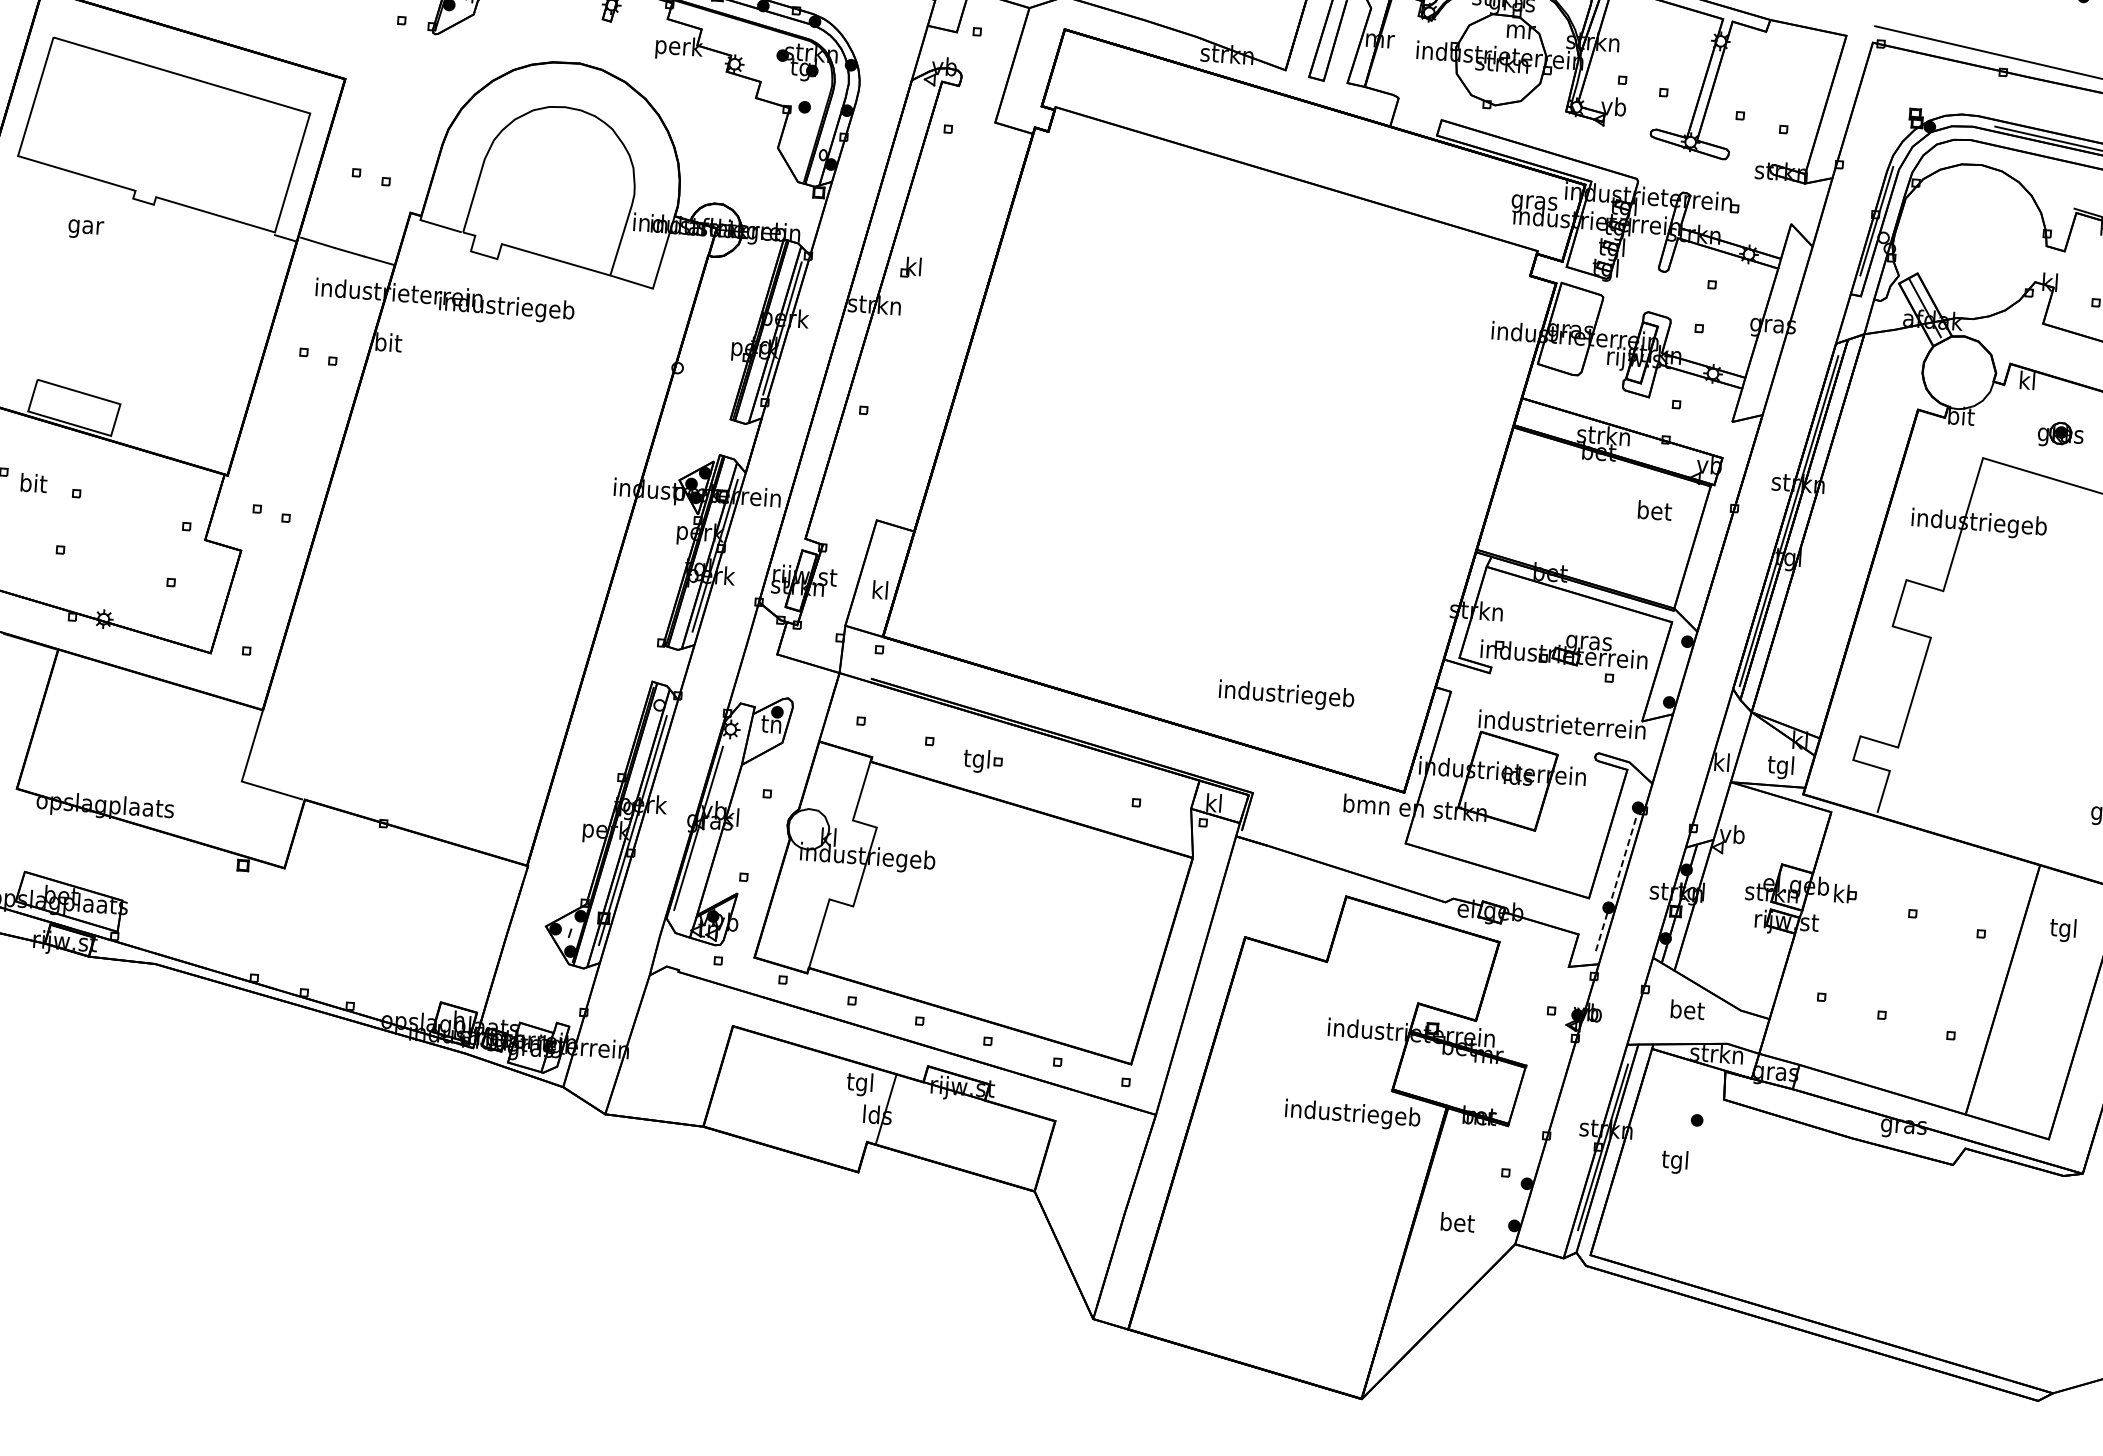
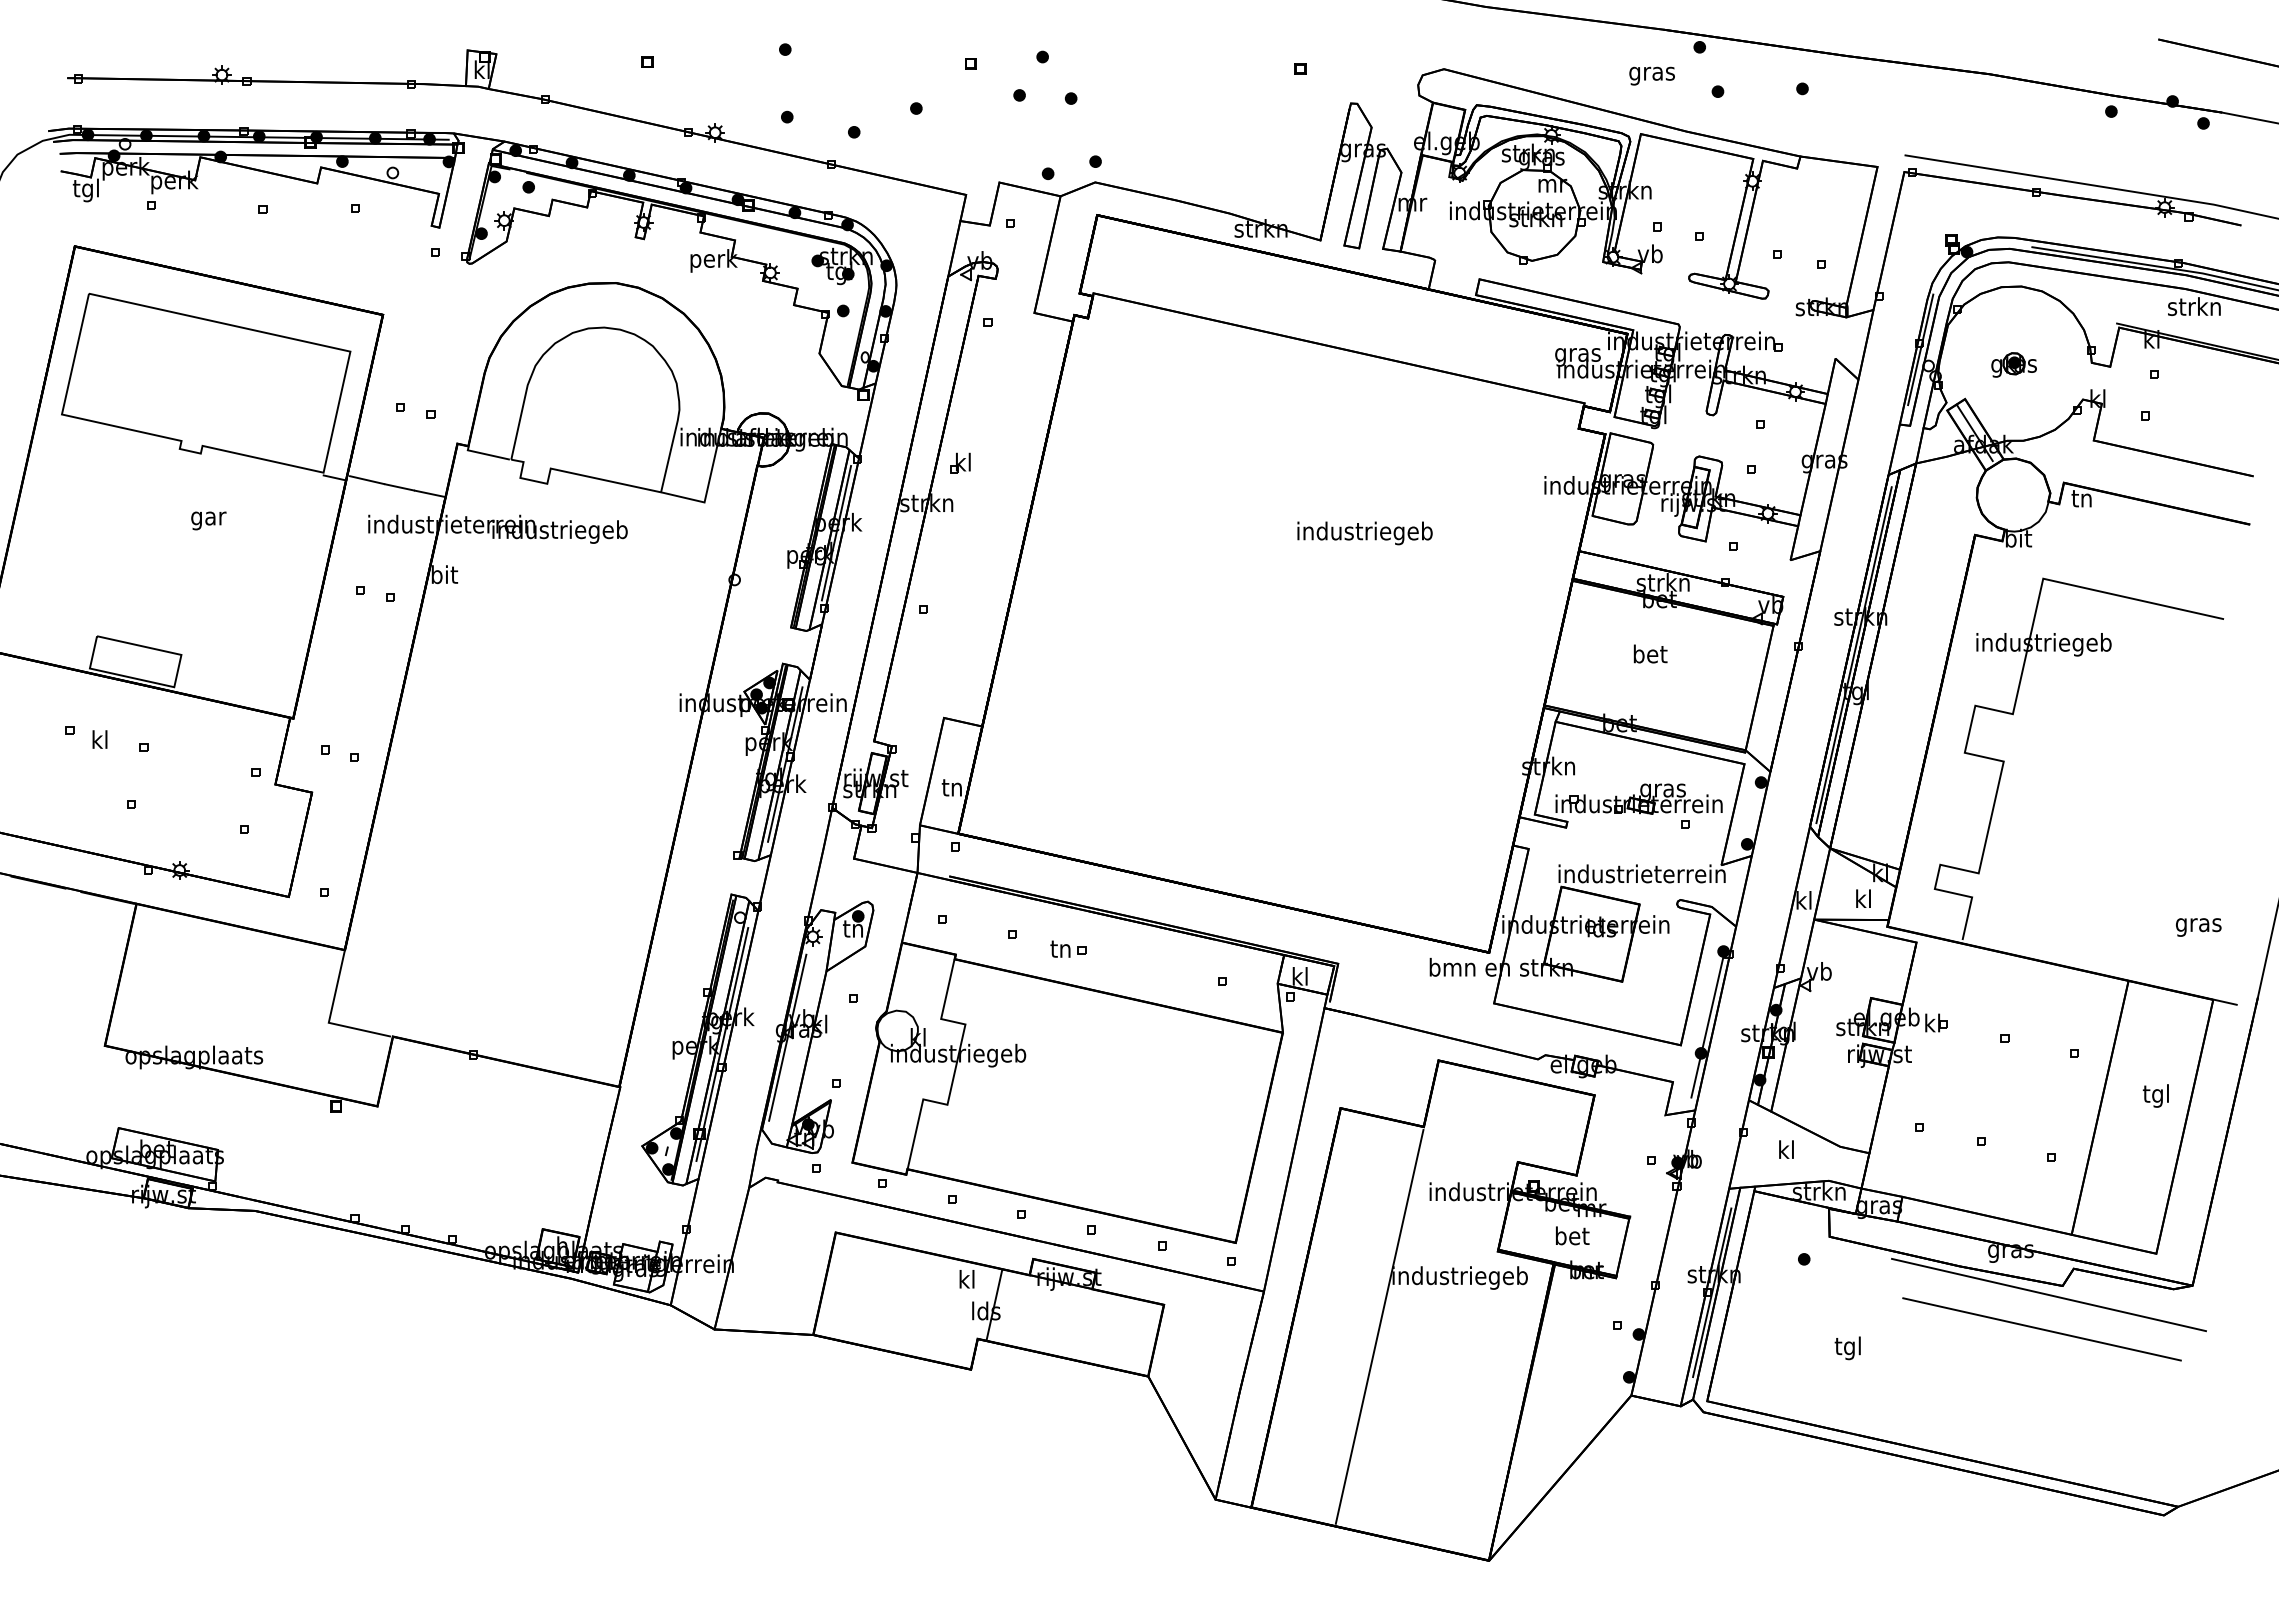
text: (85, 228) -> (208, 520), moved
text: (2026, 379) -> (2081, 497), kl -> tn
part: (2060, 434) -> (2013, 364), moved
text: (33, 482) -> (100, 739), bit -> kl
text: (1654, 510) -> (1650, 653), moved
text: (879, 589) -> (951, 786), kl -> tn
text: (1286, 695) -> (1364, 533), moved
text: (976, 760) -> (1060, 950), tgl -> tn
text: (1780, 767) -> (1862, 901), tgl -> kl
line: (1618, 878) -> (1708, 1023), dashed -> solid
text: (2062, 929) -> (2155, 1095), moved
text: (1688, 1009) -> (1787, 1149), bet -> kl
text: (859, 1084) -> (966, 1281), tgl -> kl
line: (1268, 1157) -> (1379, 1326), added
text: (1674, 1162) -> (1847, 1348), moved
line: (1938, 1172) -> (2048, 1294), added
line: (1928, 1206) -> (2041, 1329), added
text: (1457, 1222) -> (1572, 1235), moved

